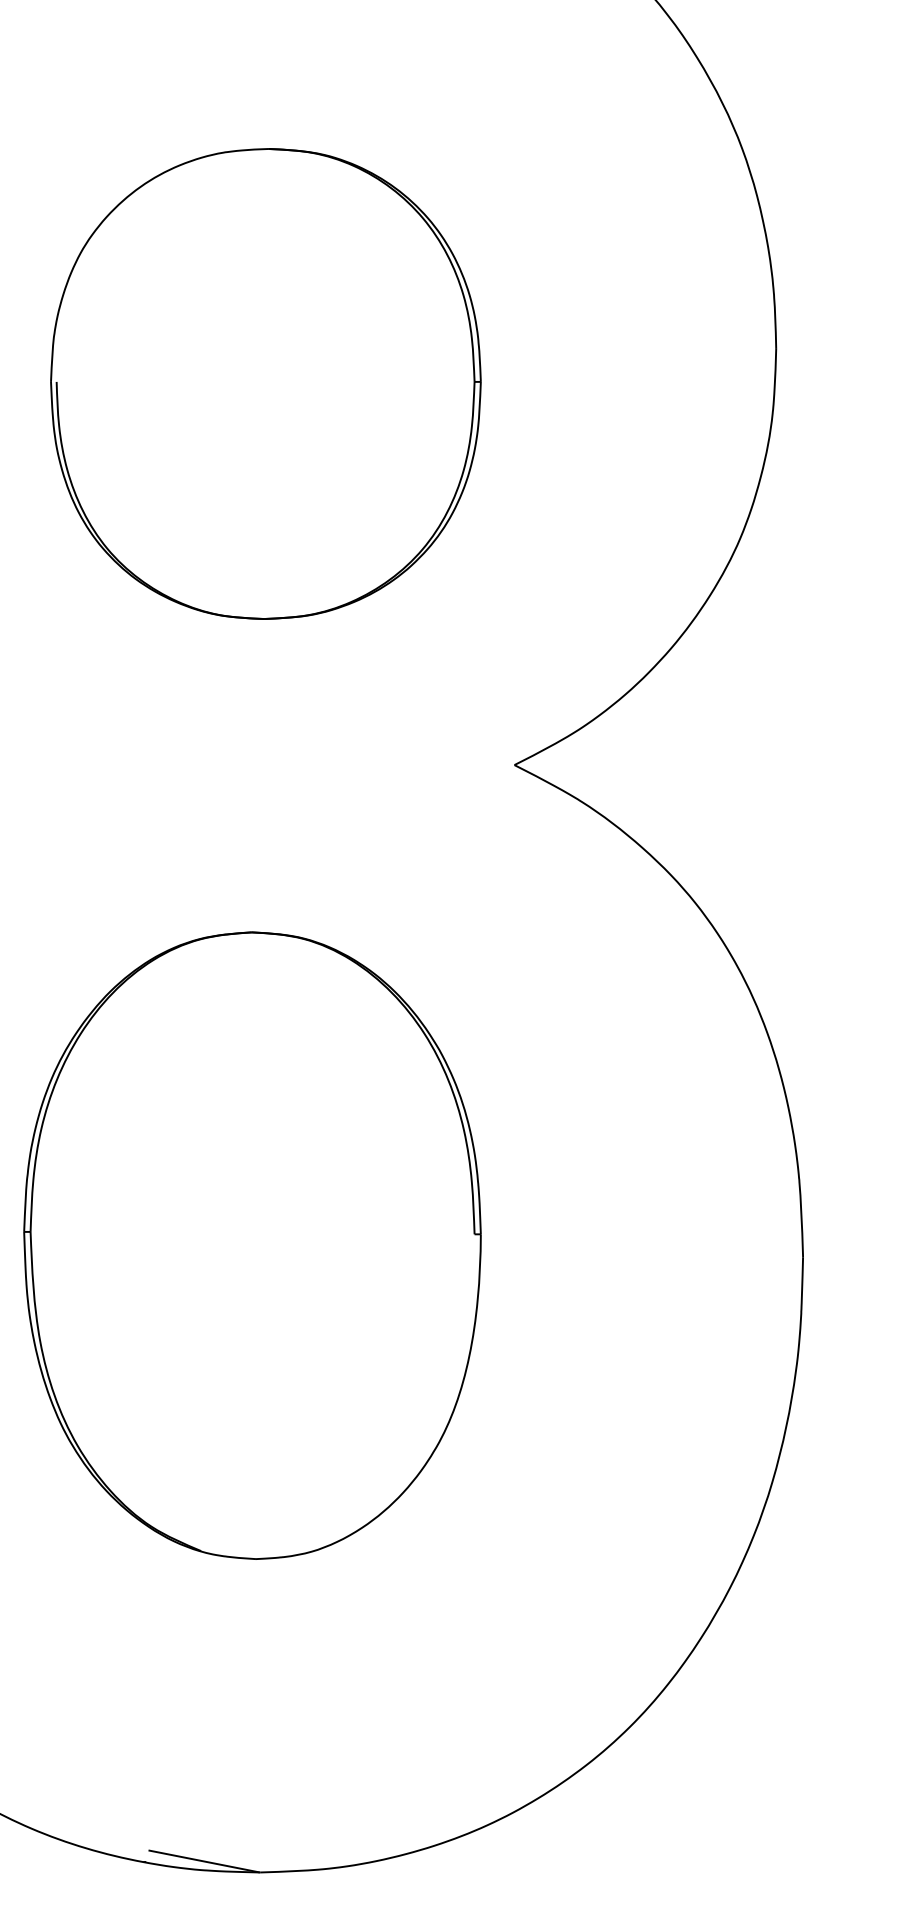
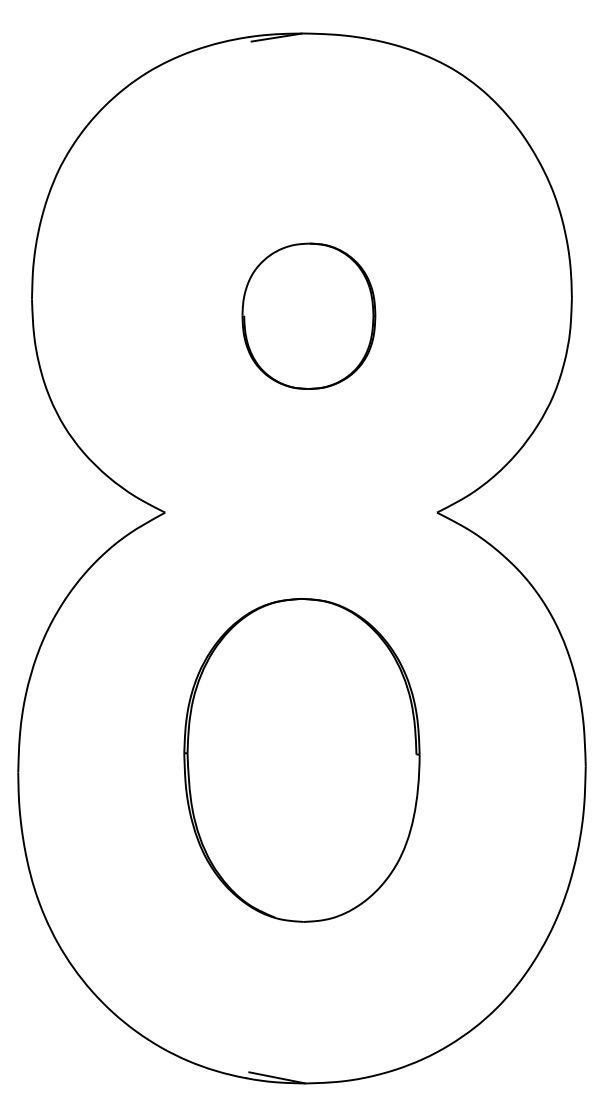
part: (265, 384) -> (308, 316), size x0.6

